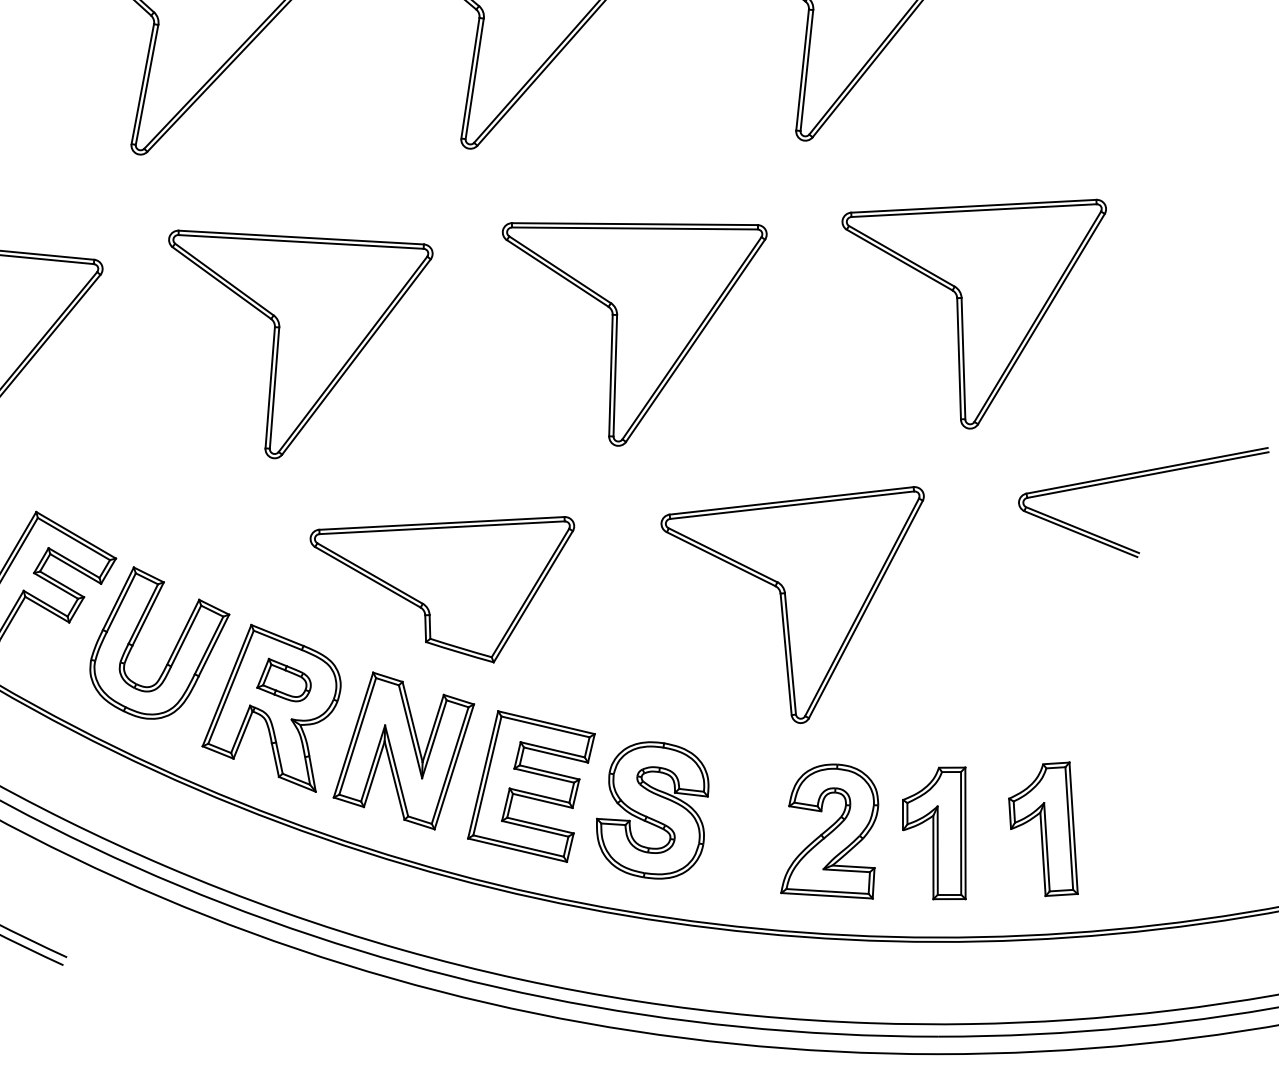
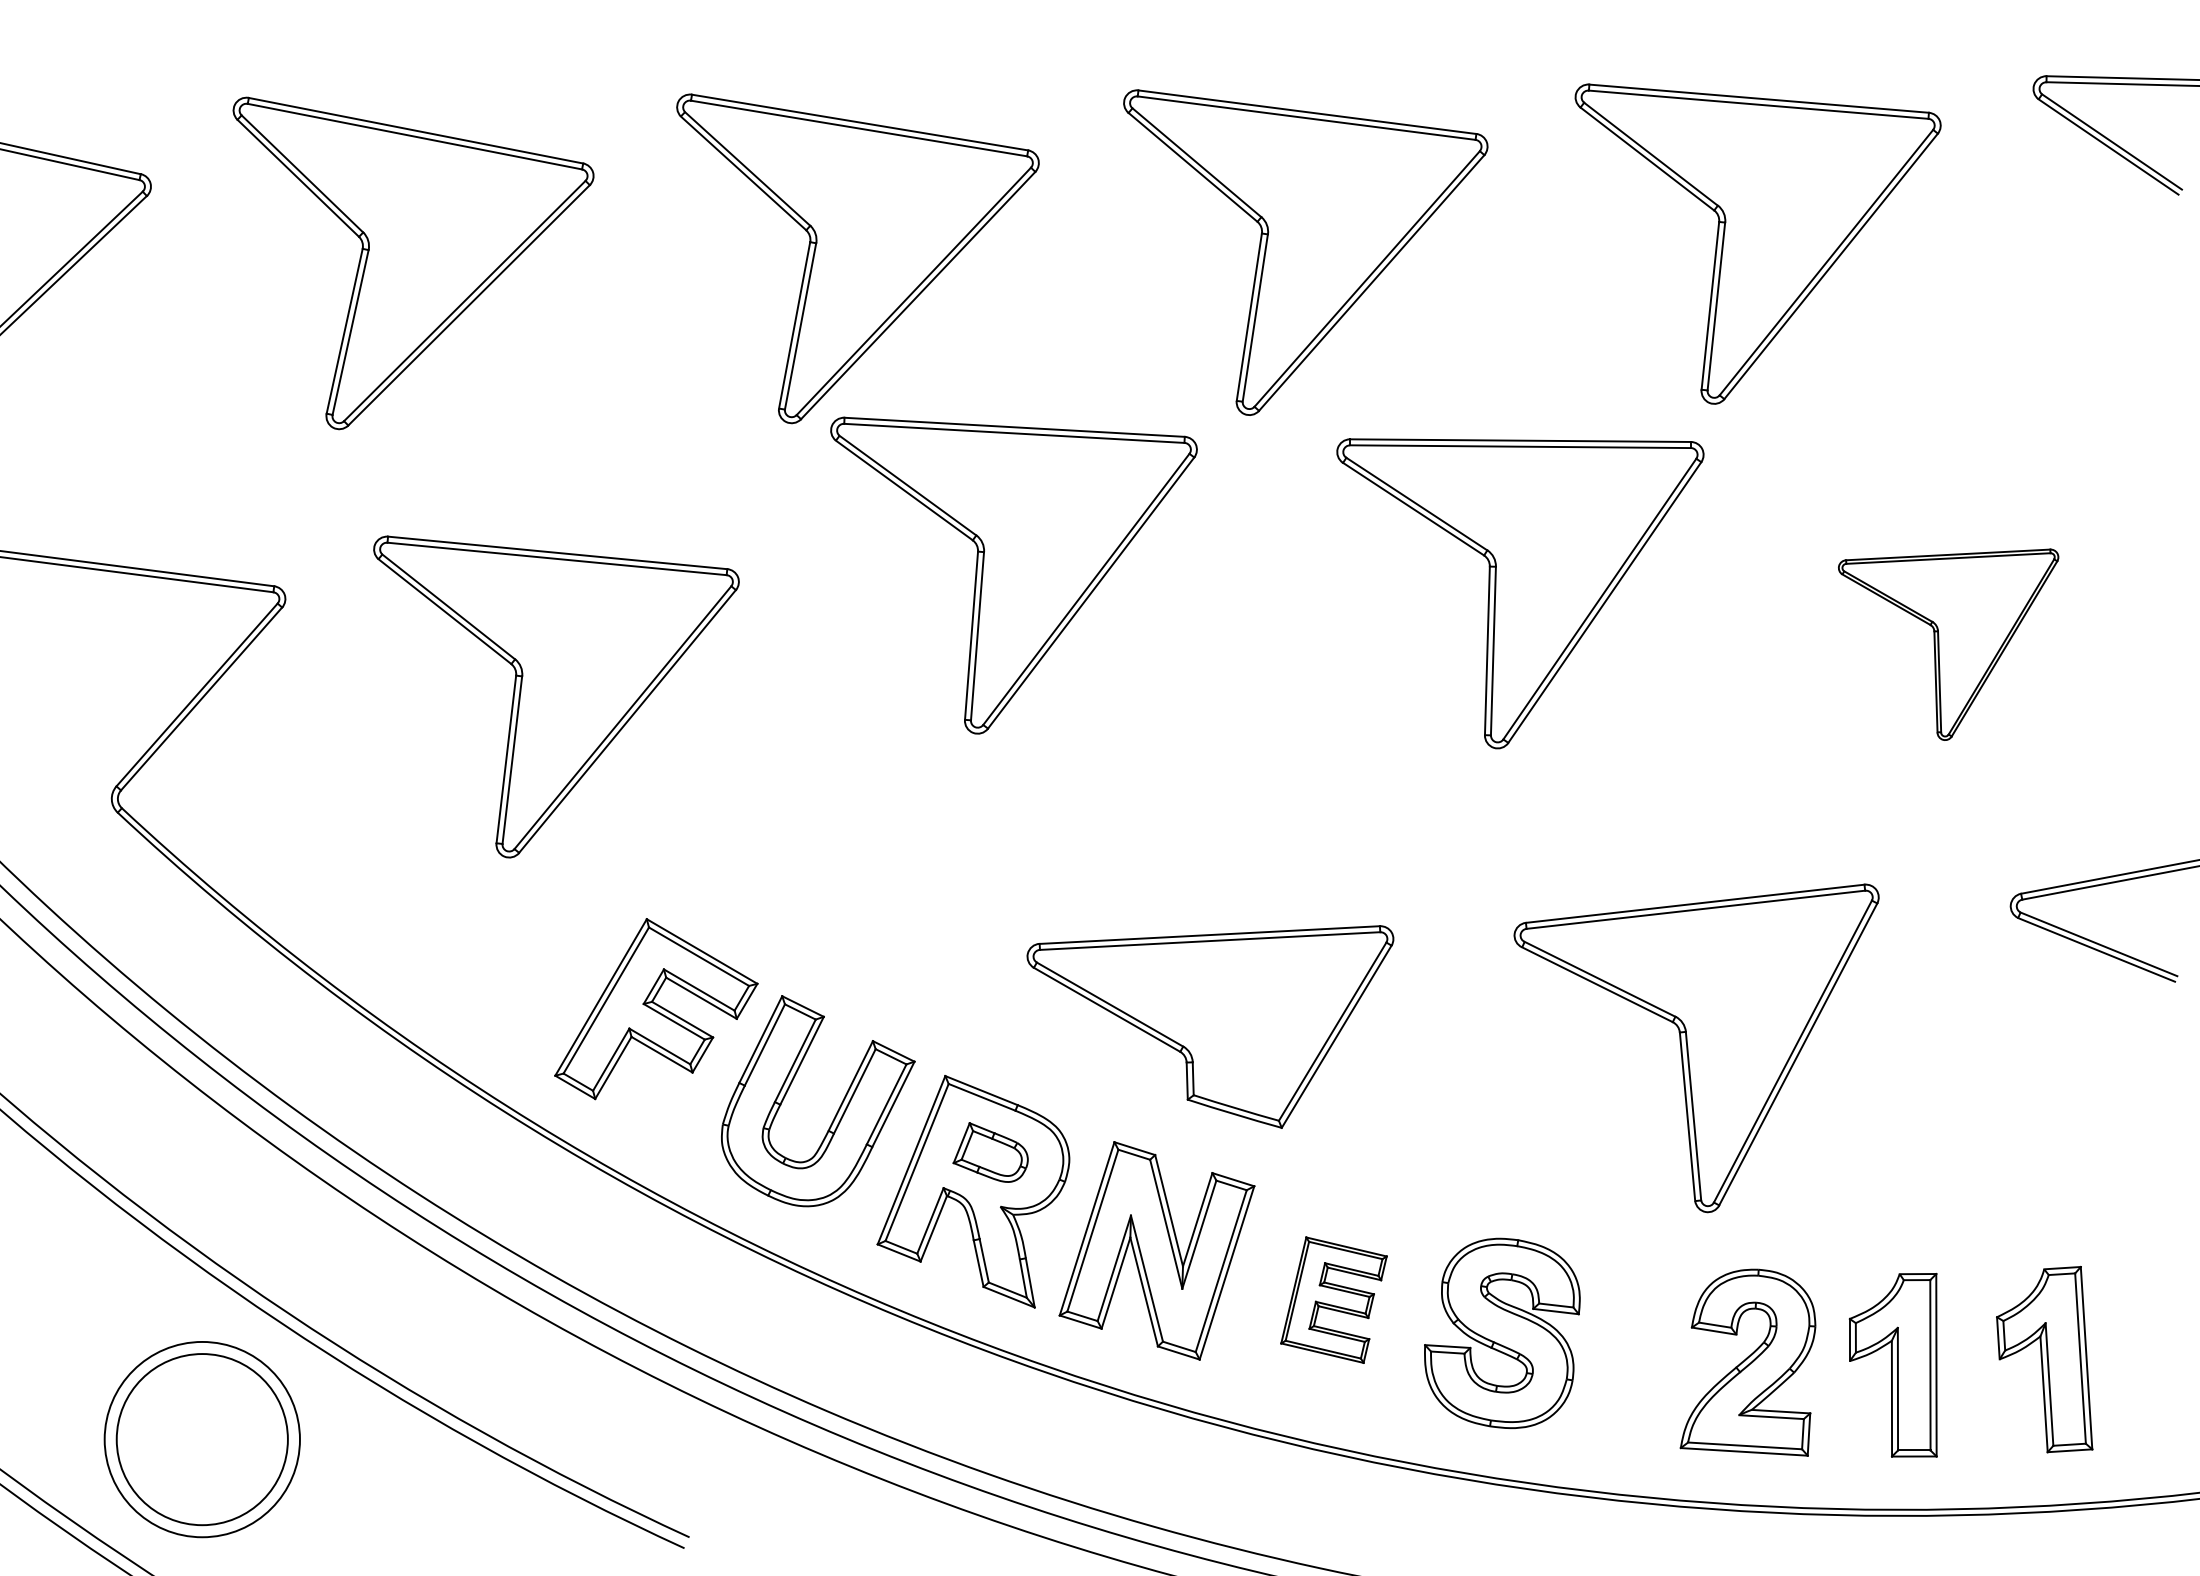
part: (974, 314) -> (1948, 644), size x0.6
part: (634, 334) -> (1520, 593), moved
part: (300, 344) -> (1013, 575), moved
part: (531, 786) -> (1333, 1299), size x0.6

